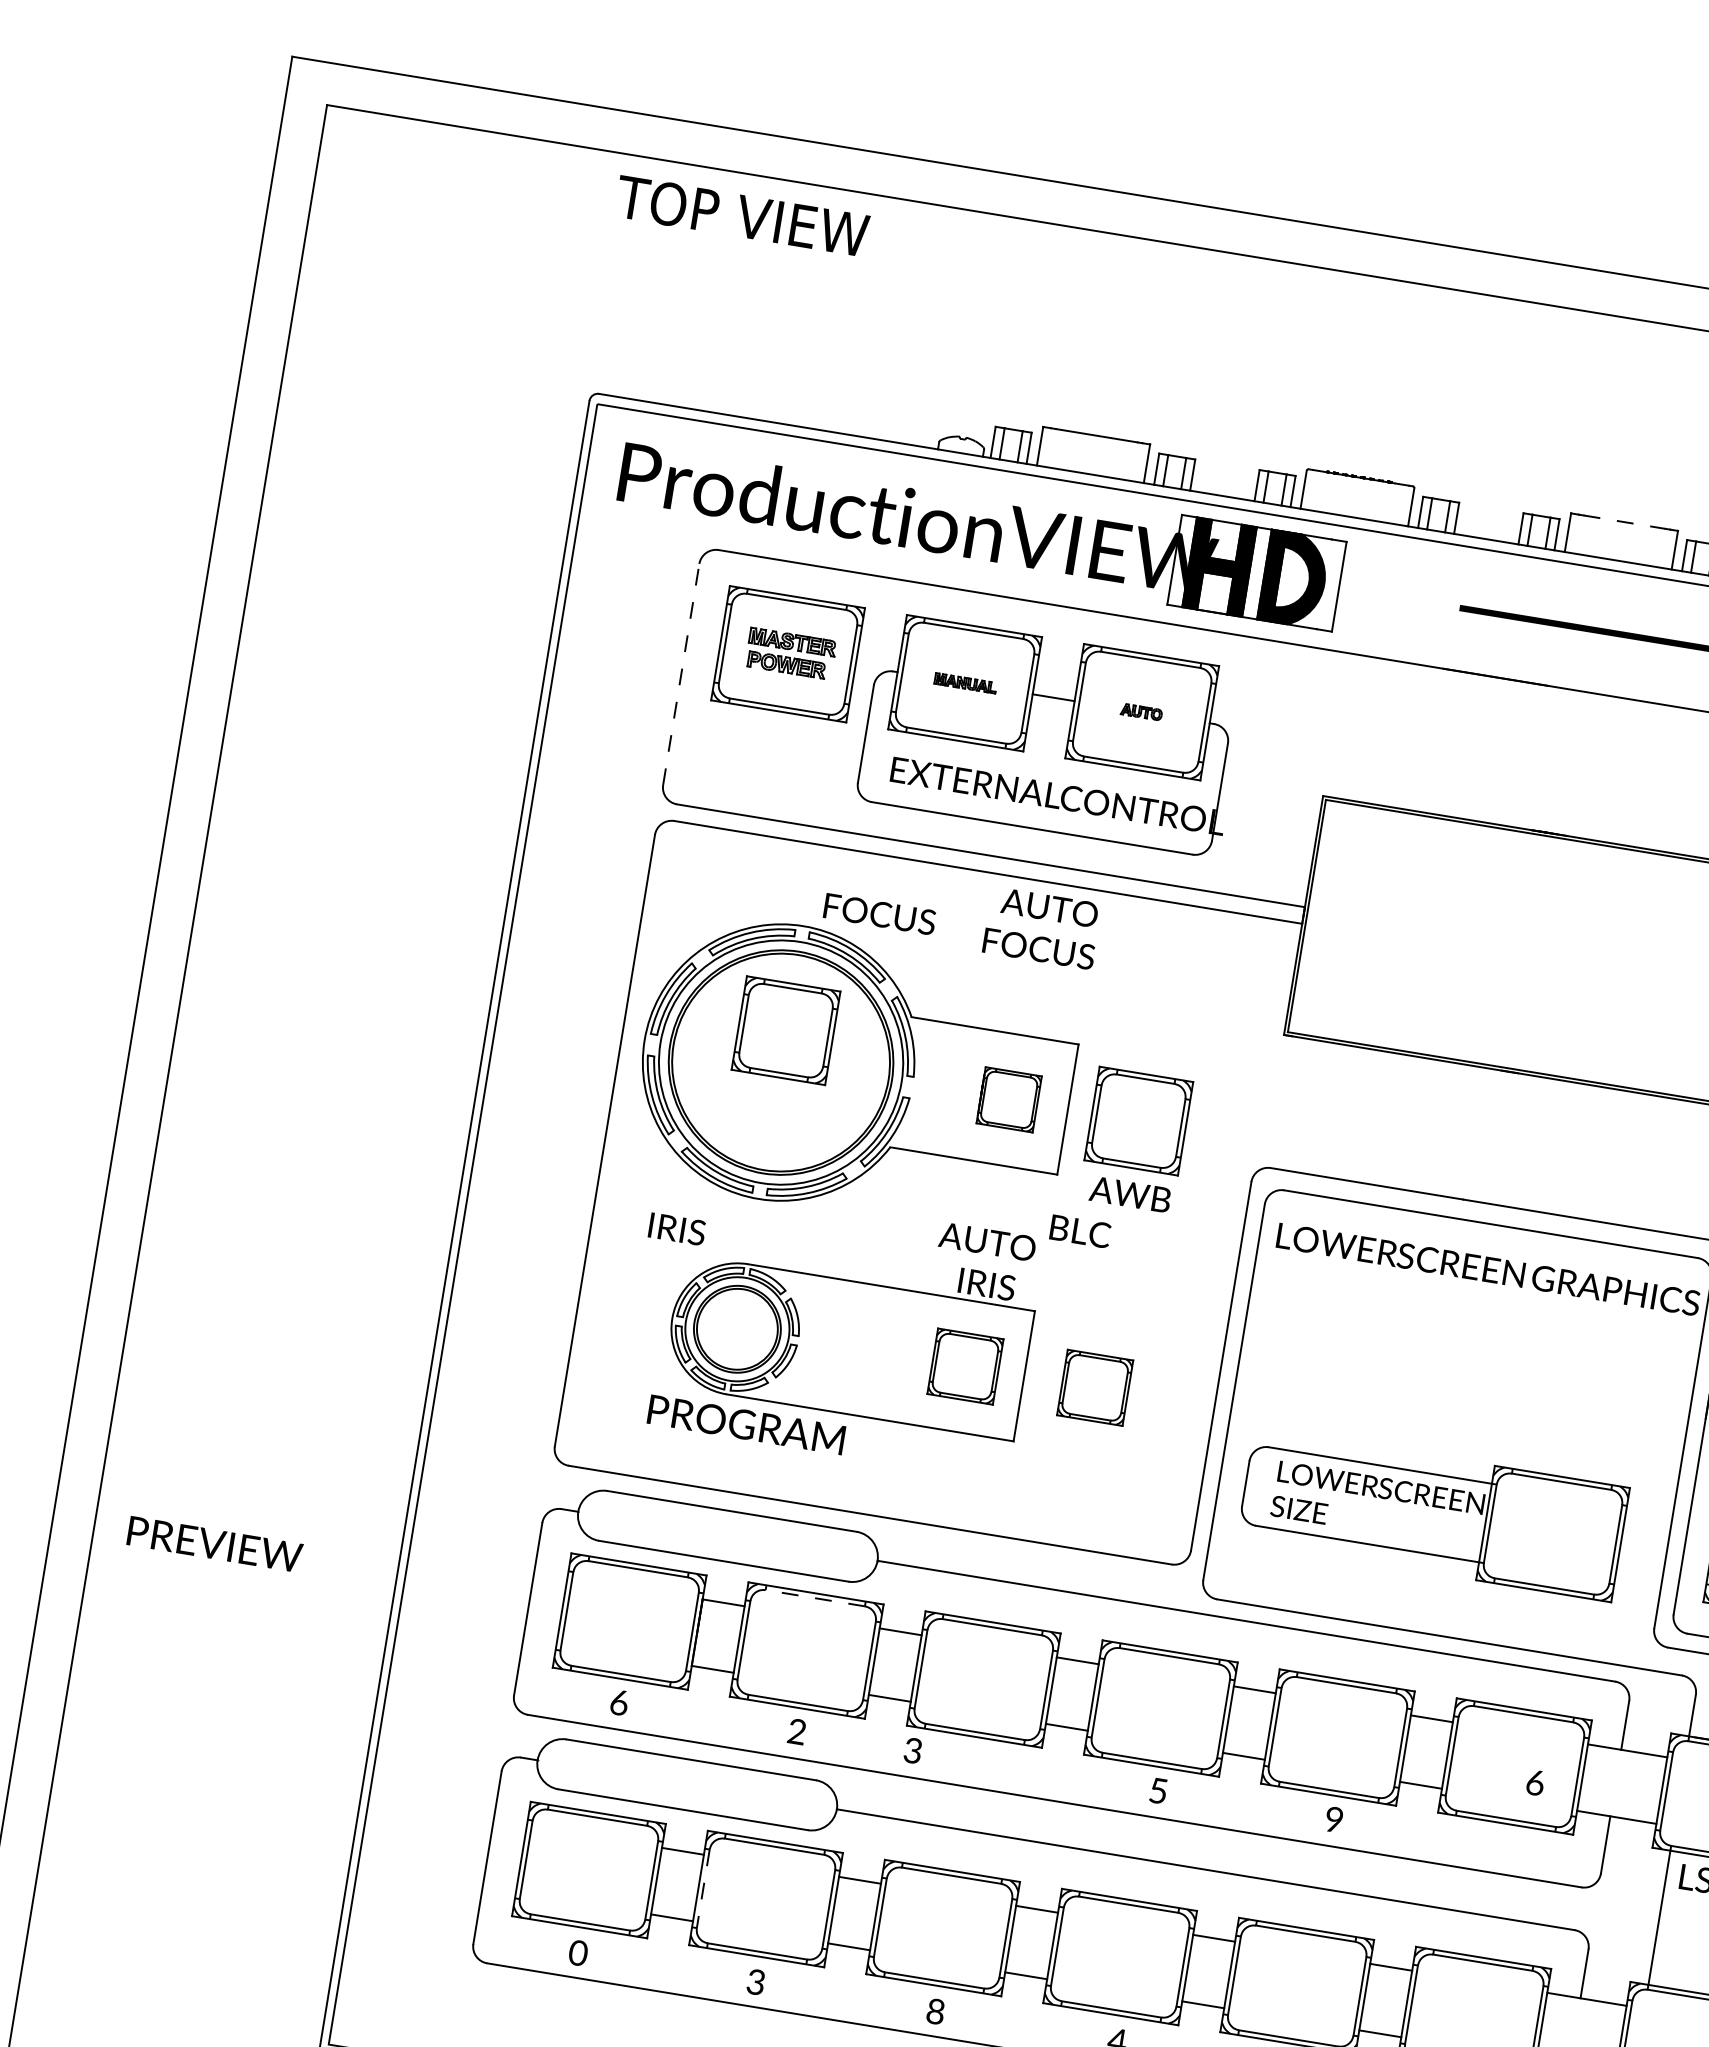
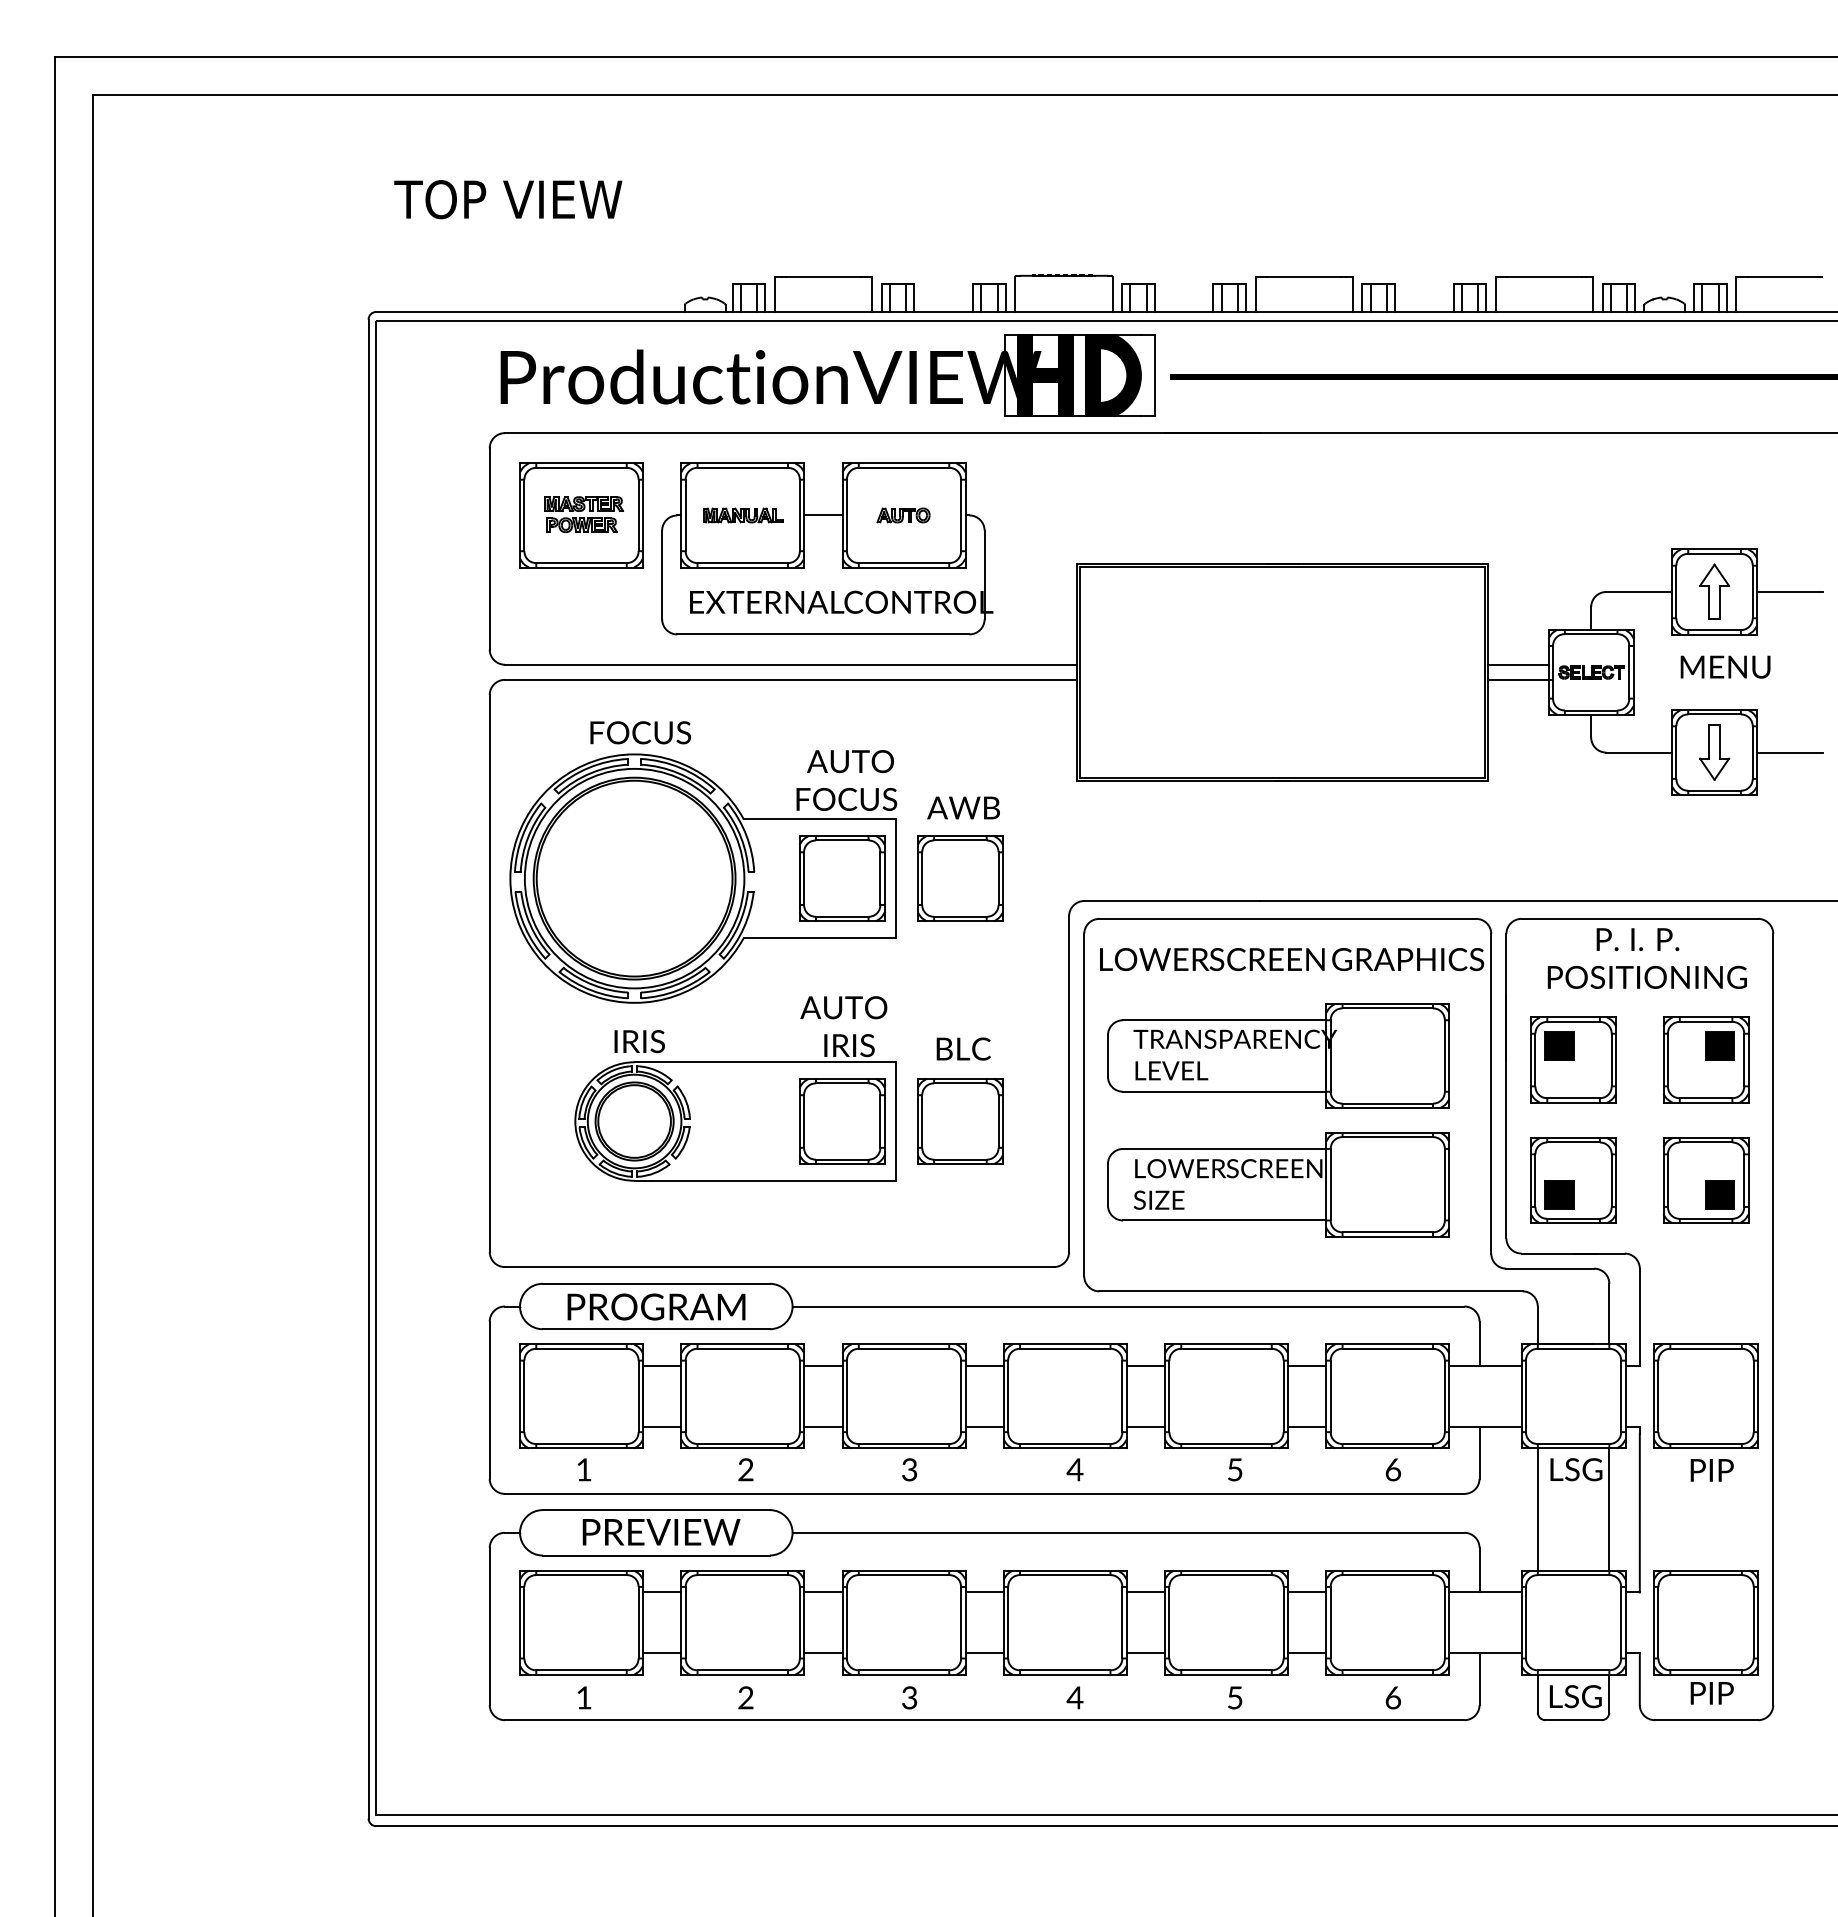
text: (742, 216) -> (508, 199), moved
line: (1624, 521) -> (1304, 276), dashed -> solid
part: (980, 527) -> (827, 375), moved
line: (681, 673) -> (489, 548), dashed -> solid
part: (965, 683) -> (743, 515), size x1.43
part: (1141, 712) -> (903, 515), size x1.43
text: (879, 913) -> (640, 732), moved
text: (1041, 928) -> (846, 780), moved
part: (786, 1030) -> (634, 849), removed
part: (1009, 1099) -> (842, 878), size x1.67
text: (1130, 1194) -> (963, 807), moved
text: (676, 1229) -> (639, 1041), moved
text: (1080, 1230) -> (963, 1048), moved
part: (965, 1366) -> (842, 1121), size x1.43
part: (1456, 1372) -> (1278, 1055), added
part: (1095, 1387) -> (960, 1121), size x1.43
text: (746, 1424) -> (656, 1306), moved
text: (214, 1544) -> (661, 1532), moved
line: (815, 1597) -> (742, 1348), dashed -> solid
text: (618, 1702) -> (583, 1469), 6 -> 1
text: (912, 1750) -> (909, 1469), moved
text: (1534, 1782) -> (1392, 1469), moved
text: (1157, 1790) -> (1074, 1469), 5 -> 4
text: (1333, 1819) -> (1234, 1469), 9 -> 5
line: (703, 1888) -> (685, 1622), dashed -> solid
text: (578, 1952) -> (584, 1697), 0 -> 1
text: (755, 1983) -> (745, 1699), 3 -> 2
text: (935, 2011) -> (909, 1697), 8 -> 3

